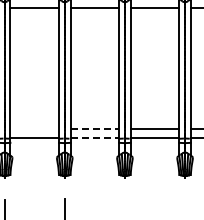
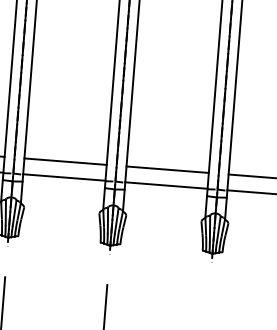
line: (34, 129) -> (65, 162), added
line: (95, 129) -> (168, 170), dashed -> solid
line: (95, 138) -> (167, 185), dashed -> solid

